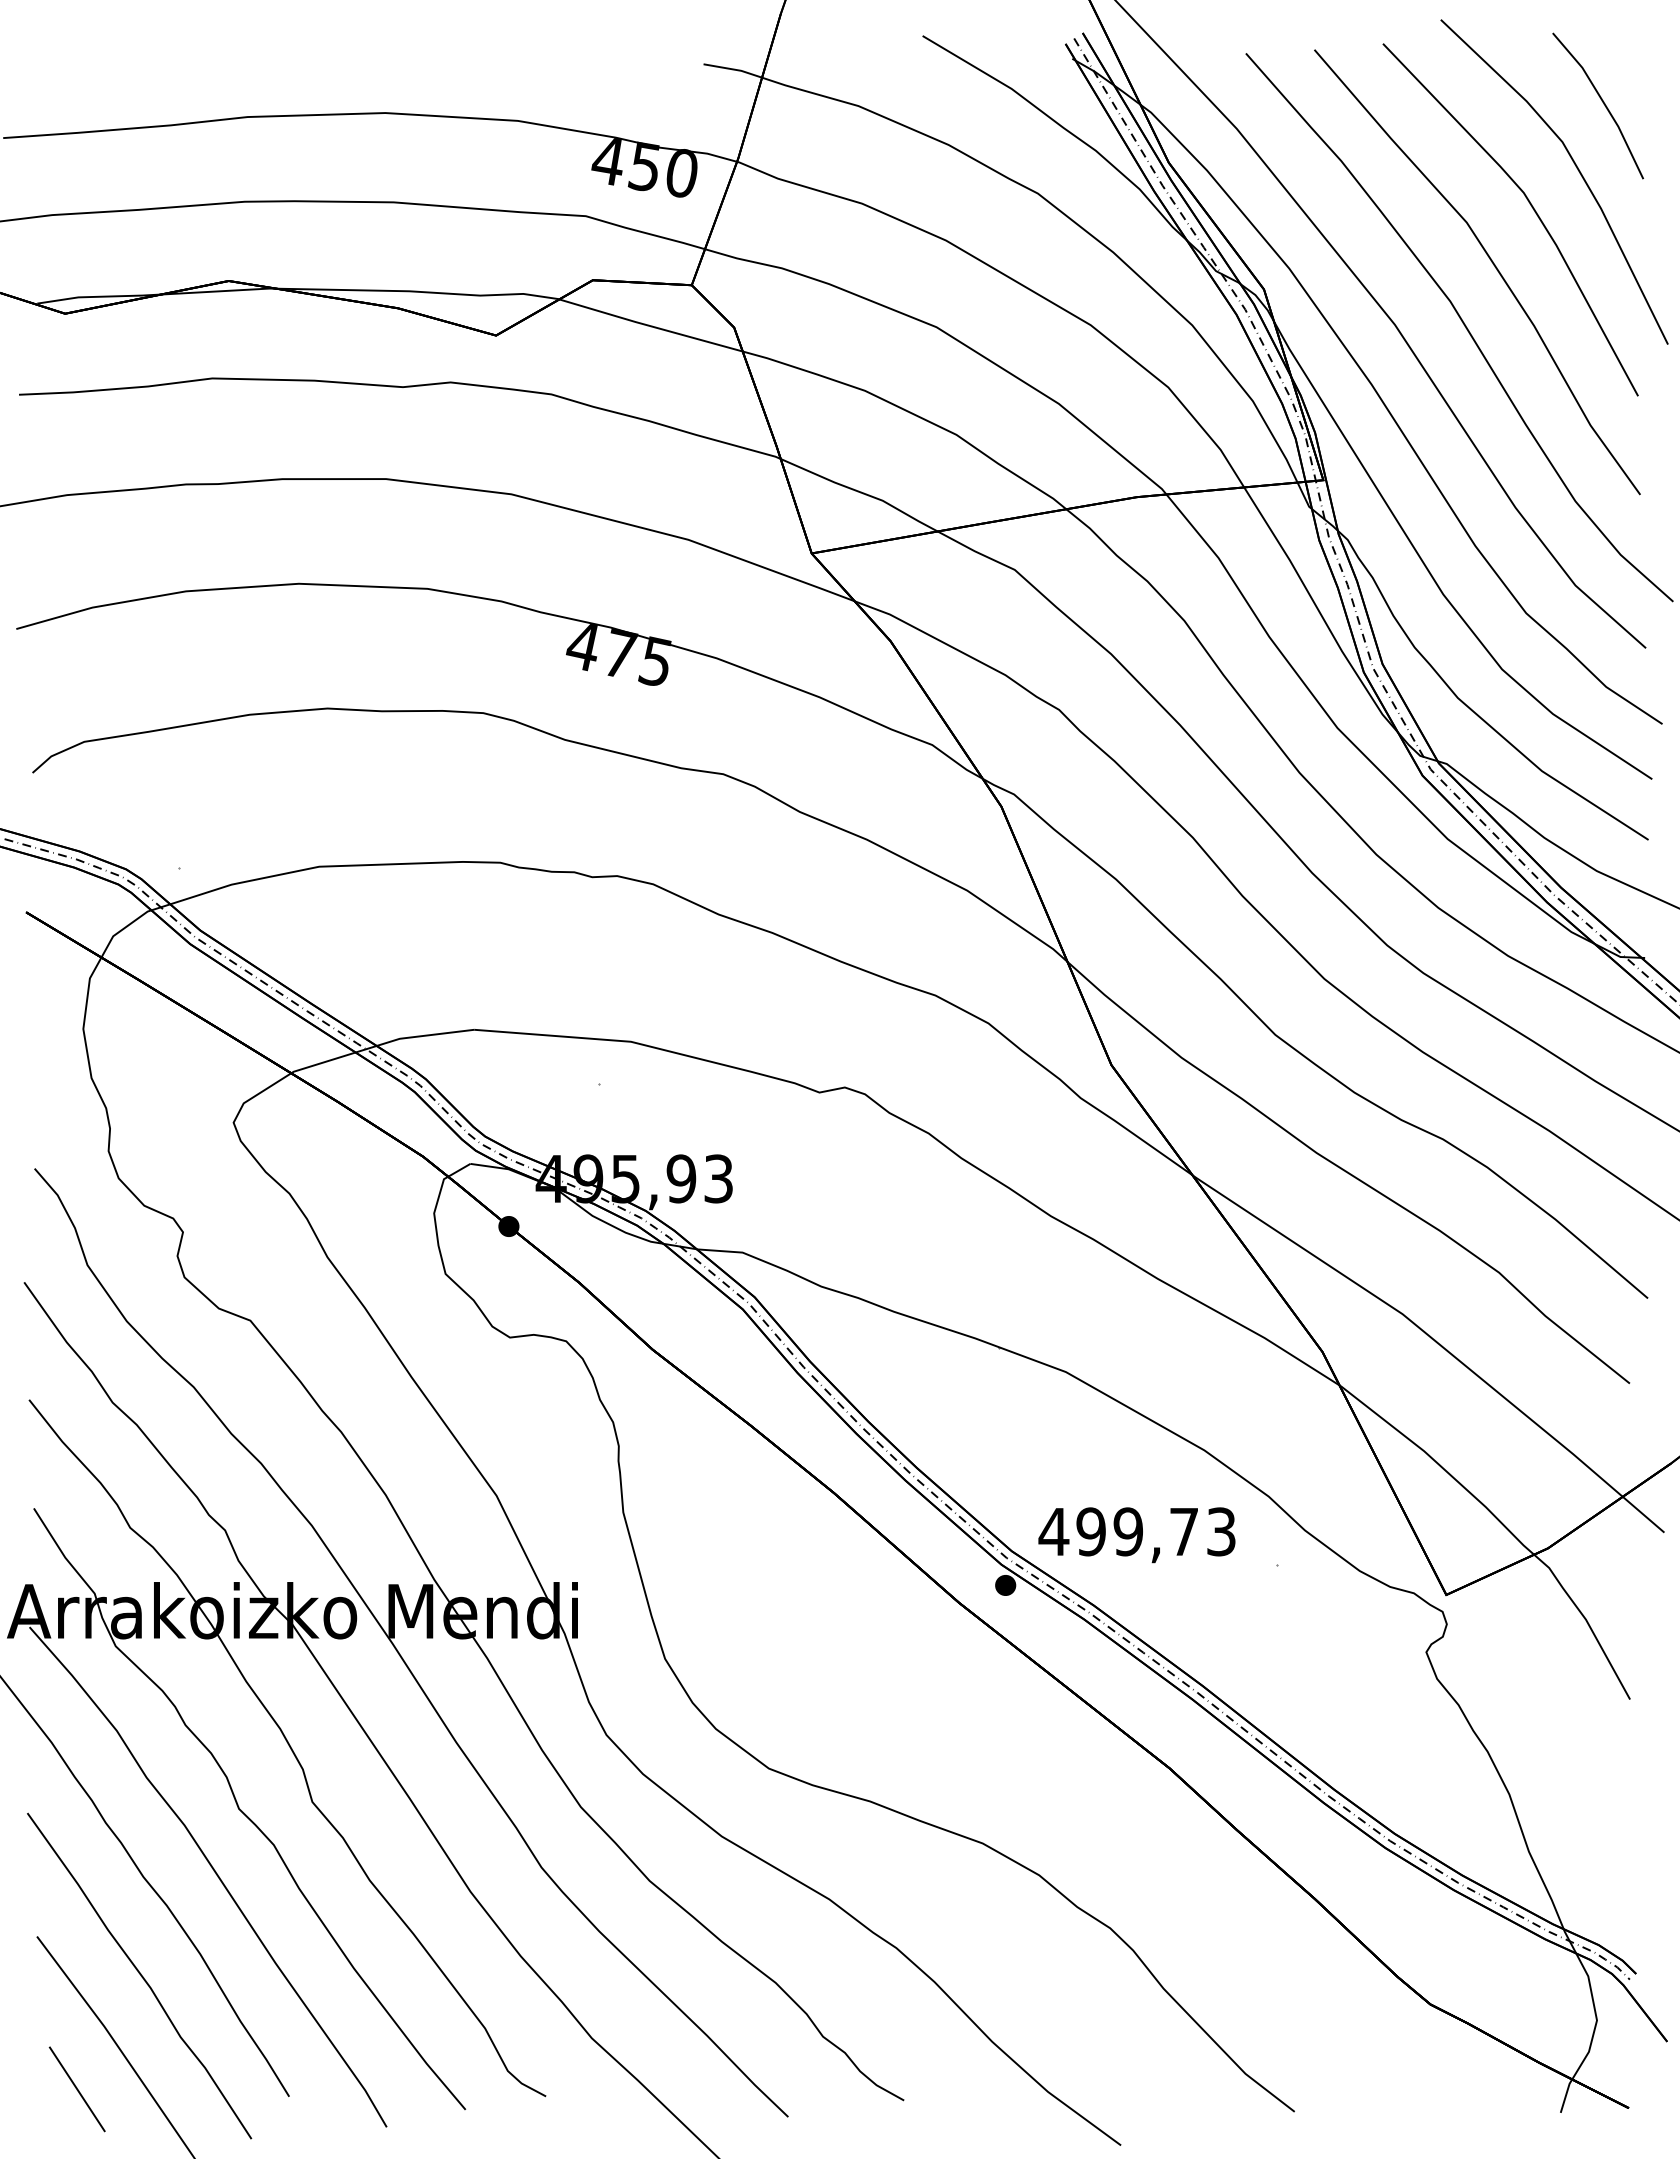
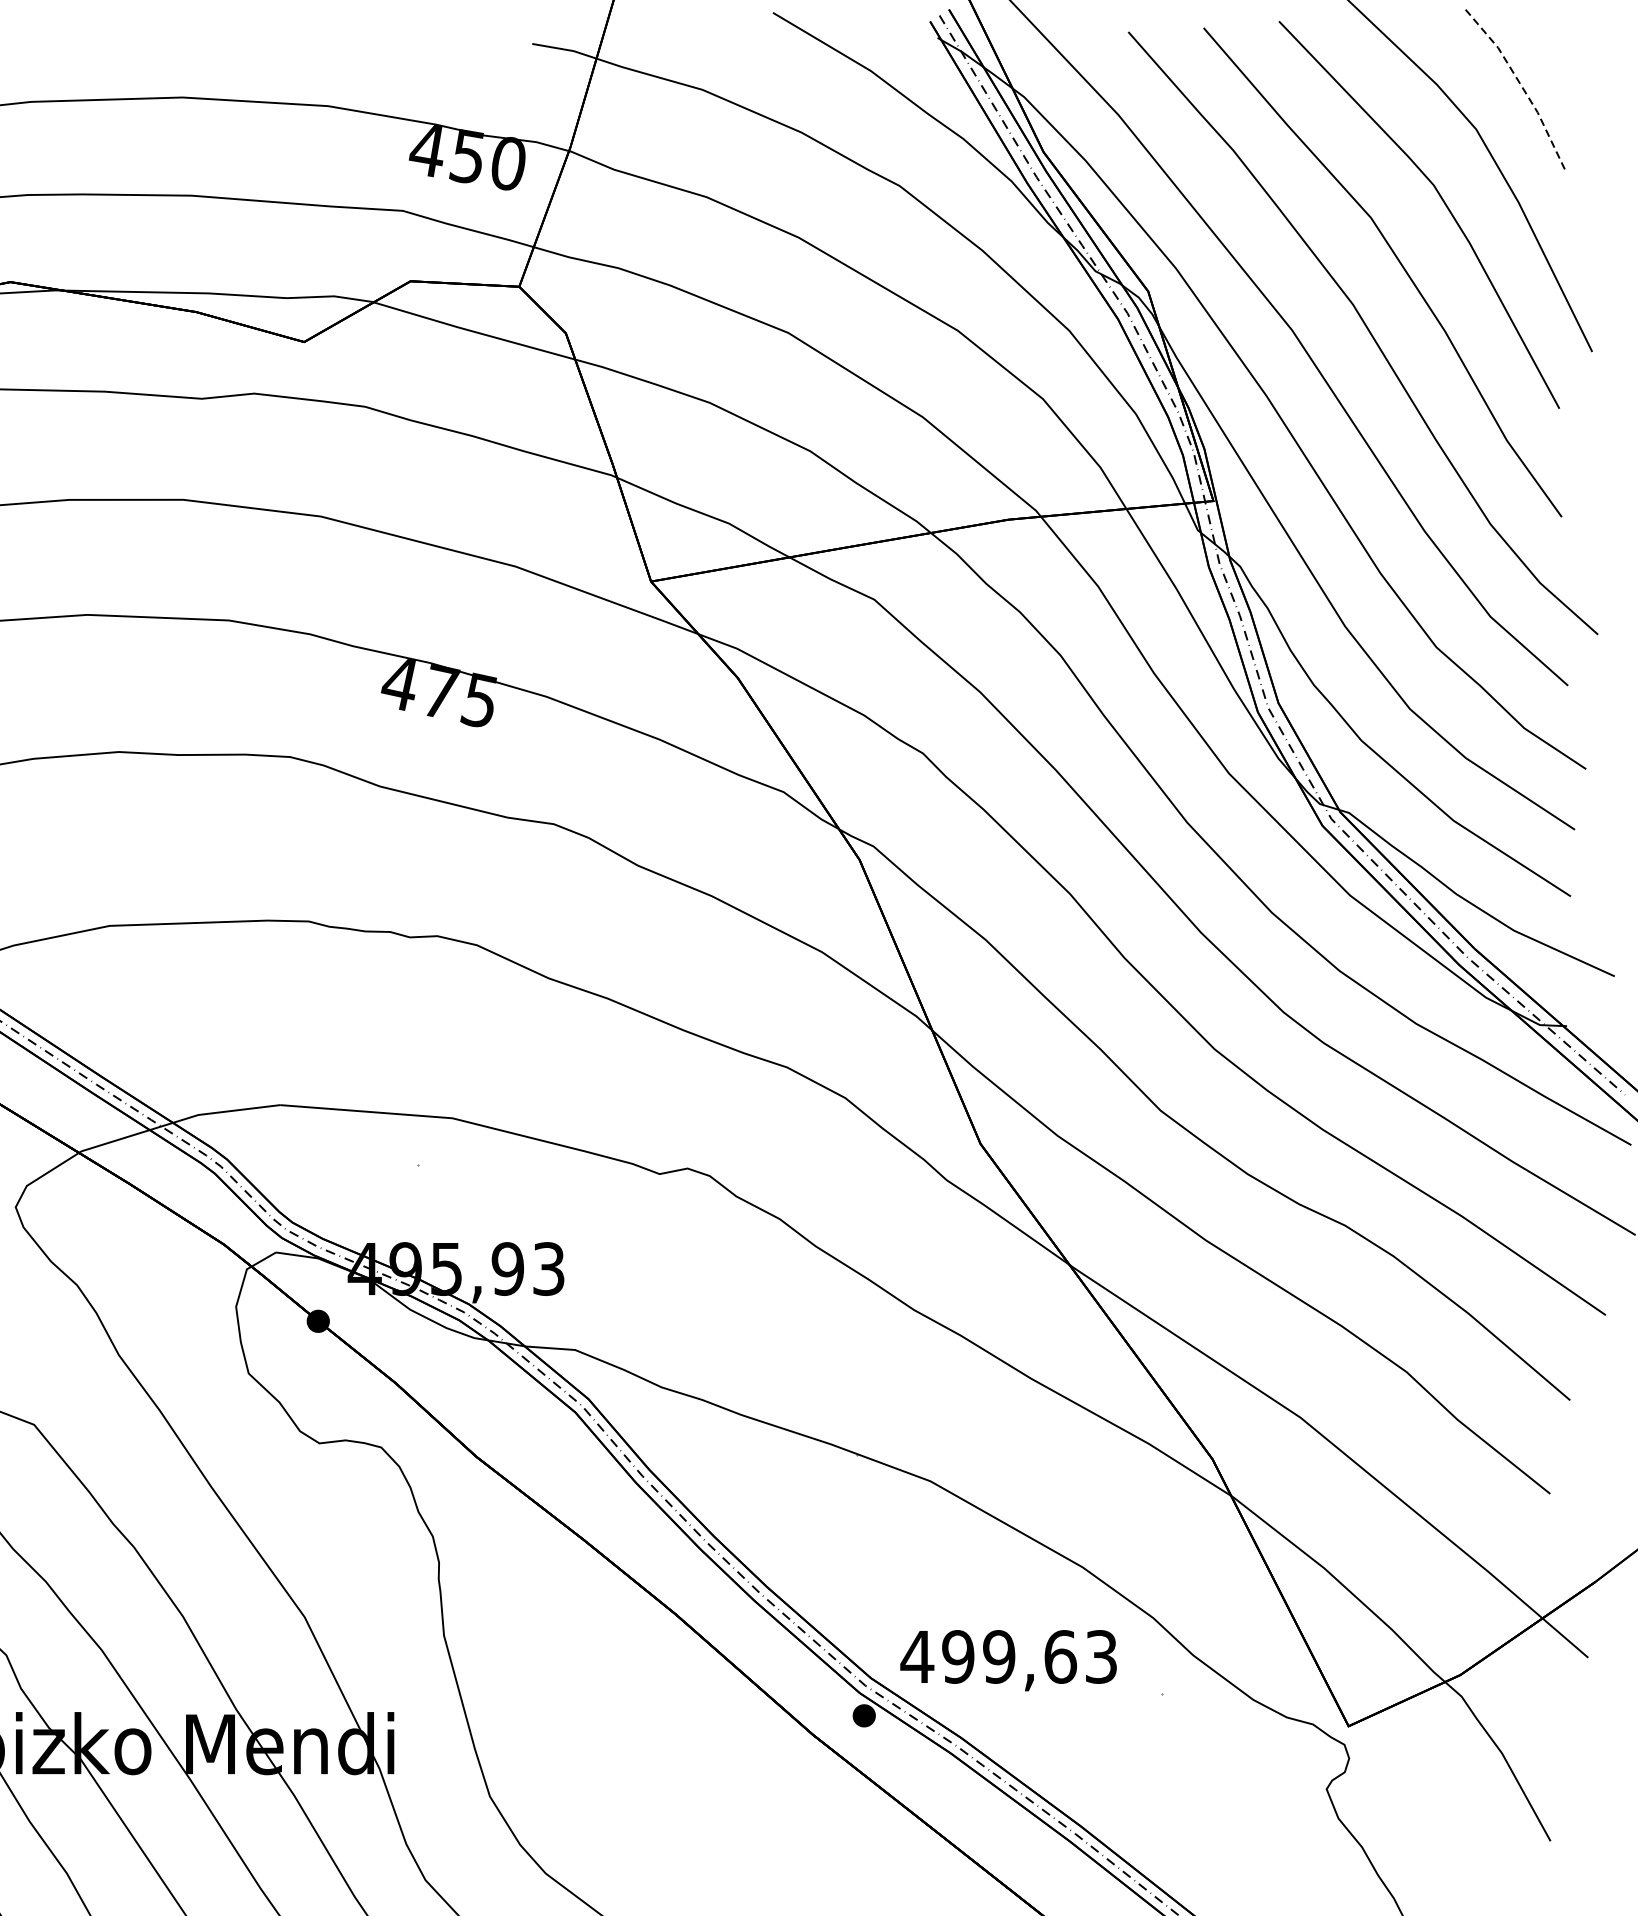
line: (1603, 102) -> (1521, 85), solid -> dashed
text: (1184, 1531) -> (1060, 1656), 499,73 -> 499,63

